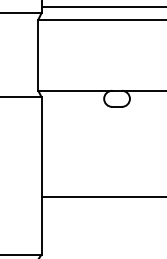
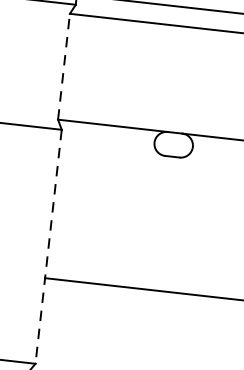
line: (38, 55) -> (64, 67), solid -> dashed
line: (41, 175) -> (48, 246), solid -> dashed

